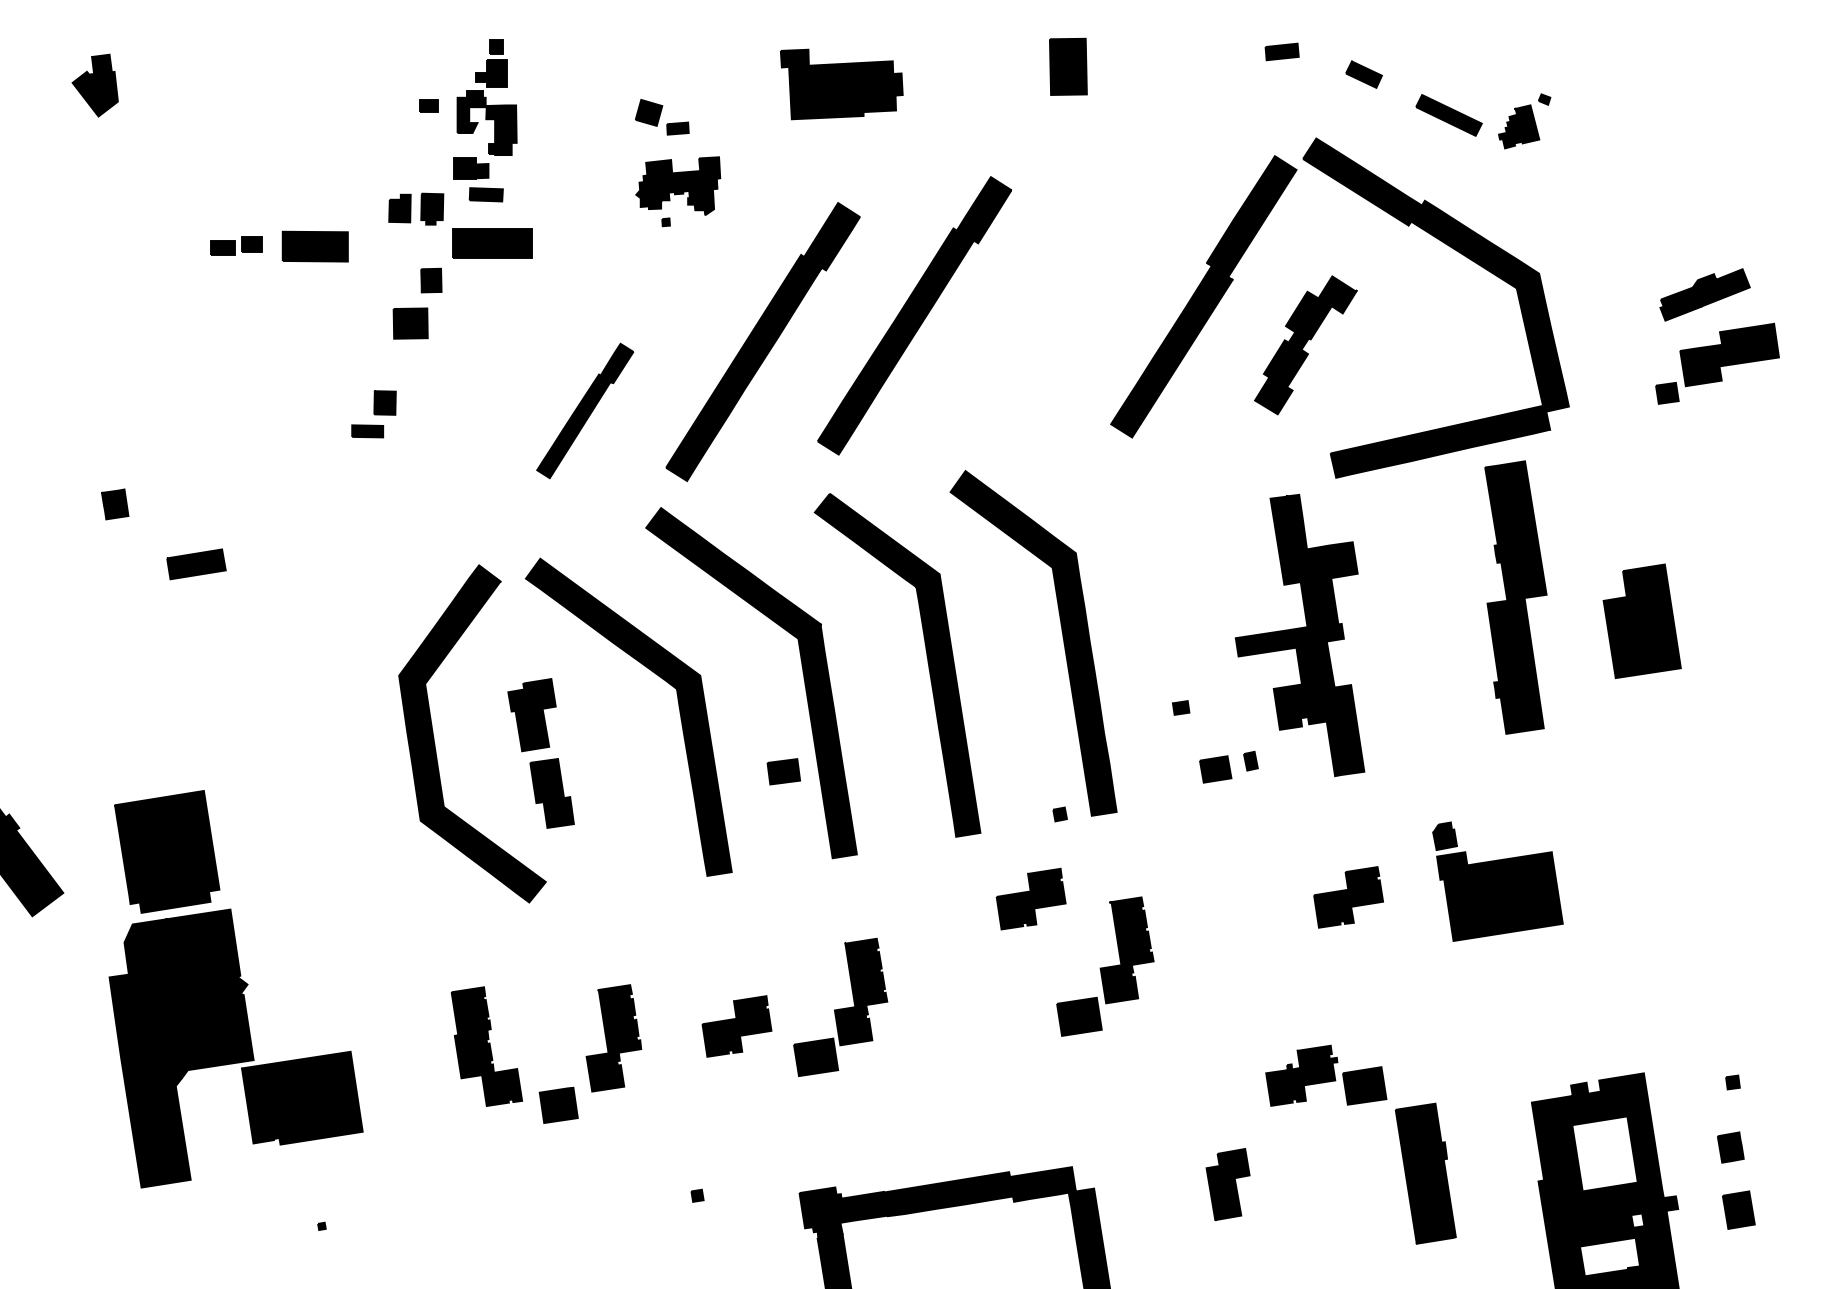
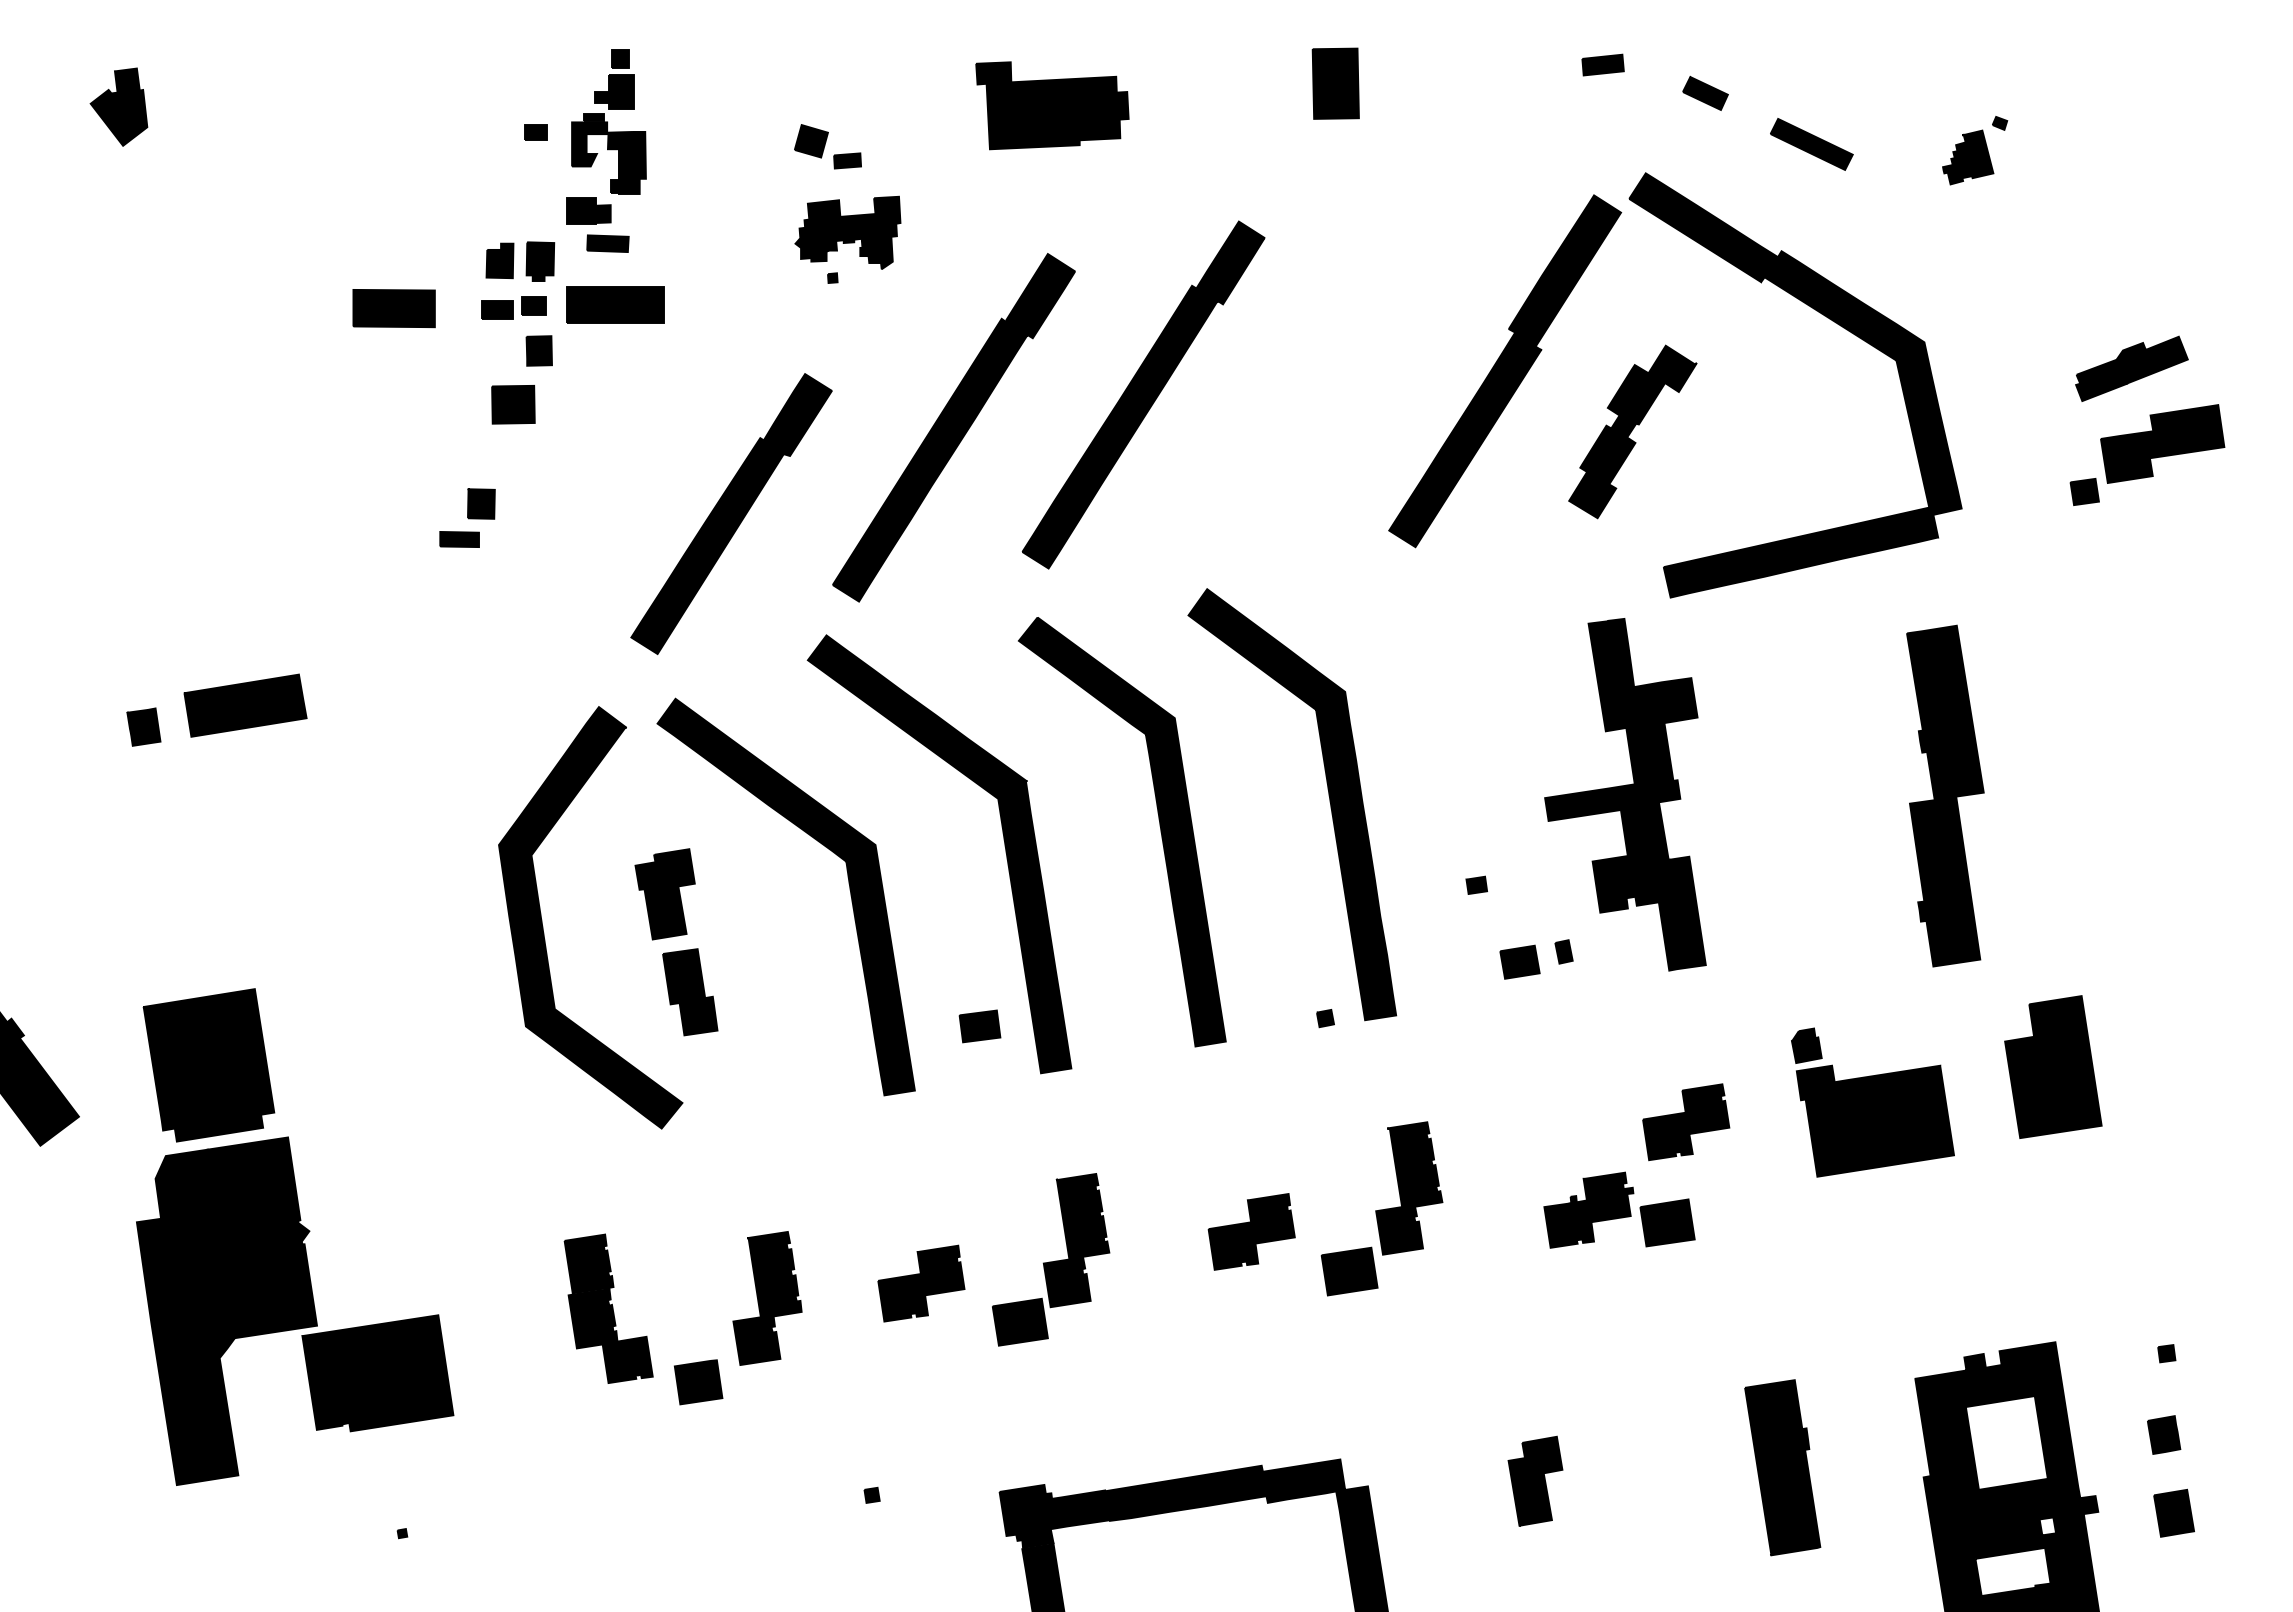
part: (1524, 121) -> (1974, 150), moved
part: (236, 245) -> (514, 307), moved
part: (585, 410) -> (731, 513), size x1.67
part: (115, 504) -> (144, 727), moved
part: (196, 564) -> (245, 705), size x1.67
part: (1515, 597) -> (1944, 795), moved
part: (1641, 620) -> (2052, 1066), moved
part: (783, 771) -> (979, 1026), moved
part: (1030, 898) -> (1250, 1231), moved
part: (1326, 1075) -> (1619, 1209), moved

